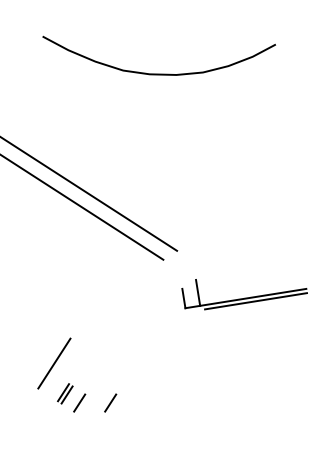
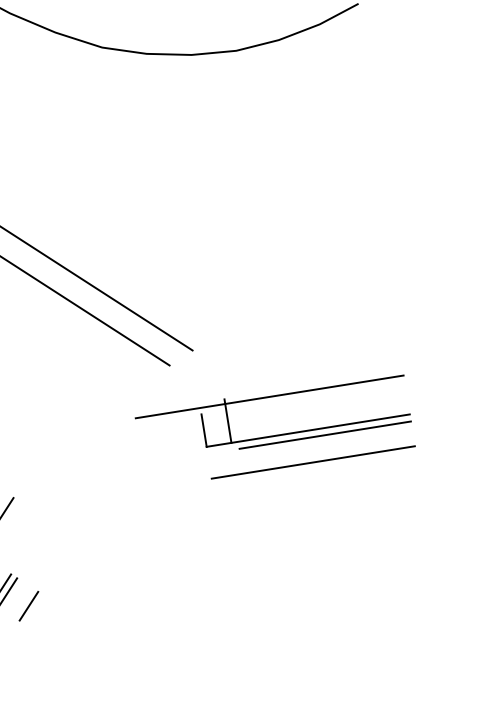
line: (222, 278) -> (268, 396), added
line: (248, 317) -> (312, 462), added
line: (110, 402) -> (80, 605), removed

